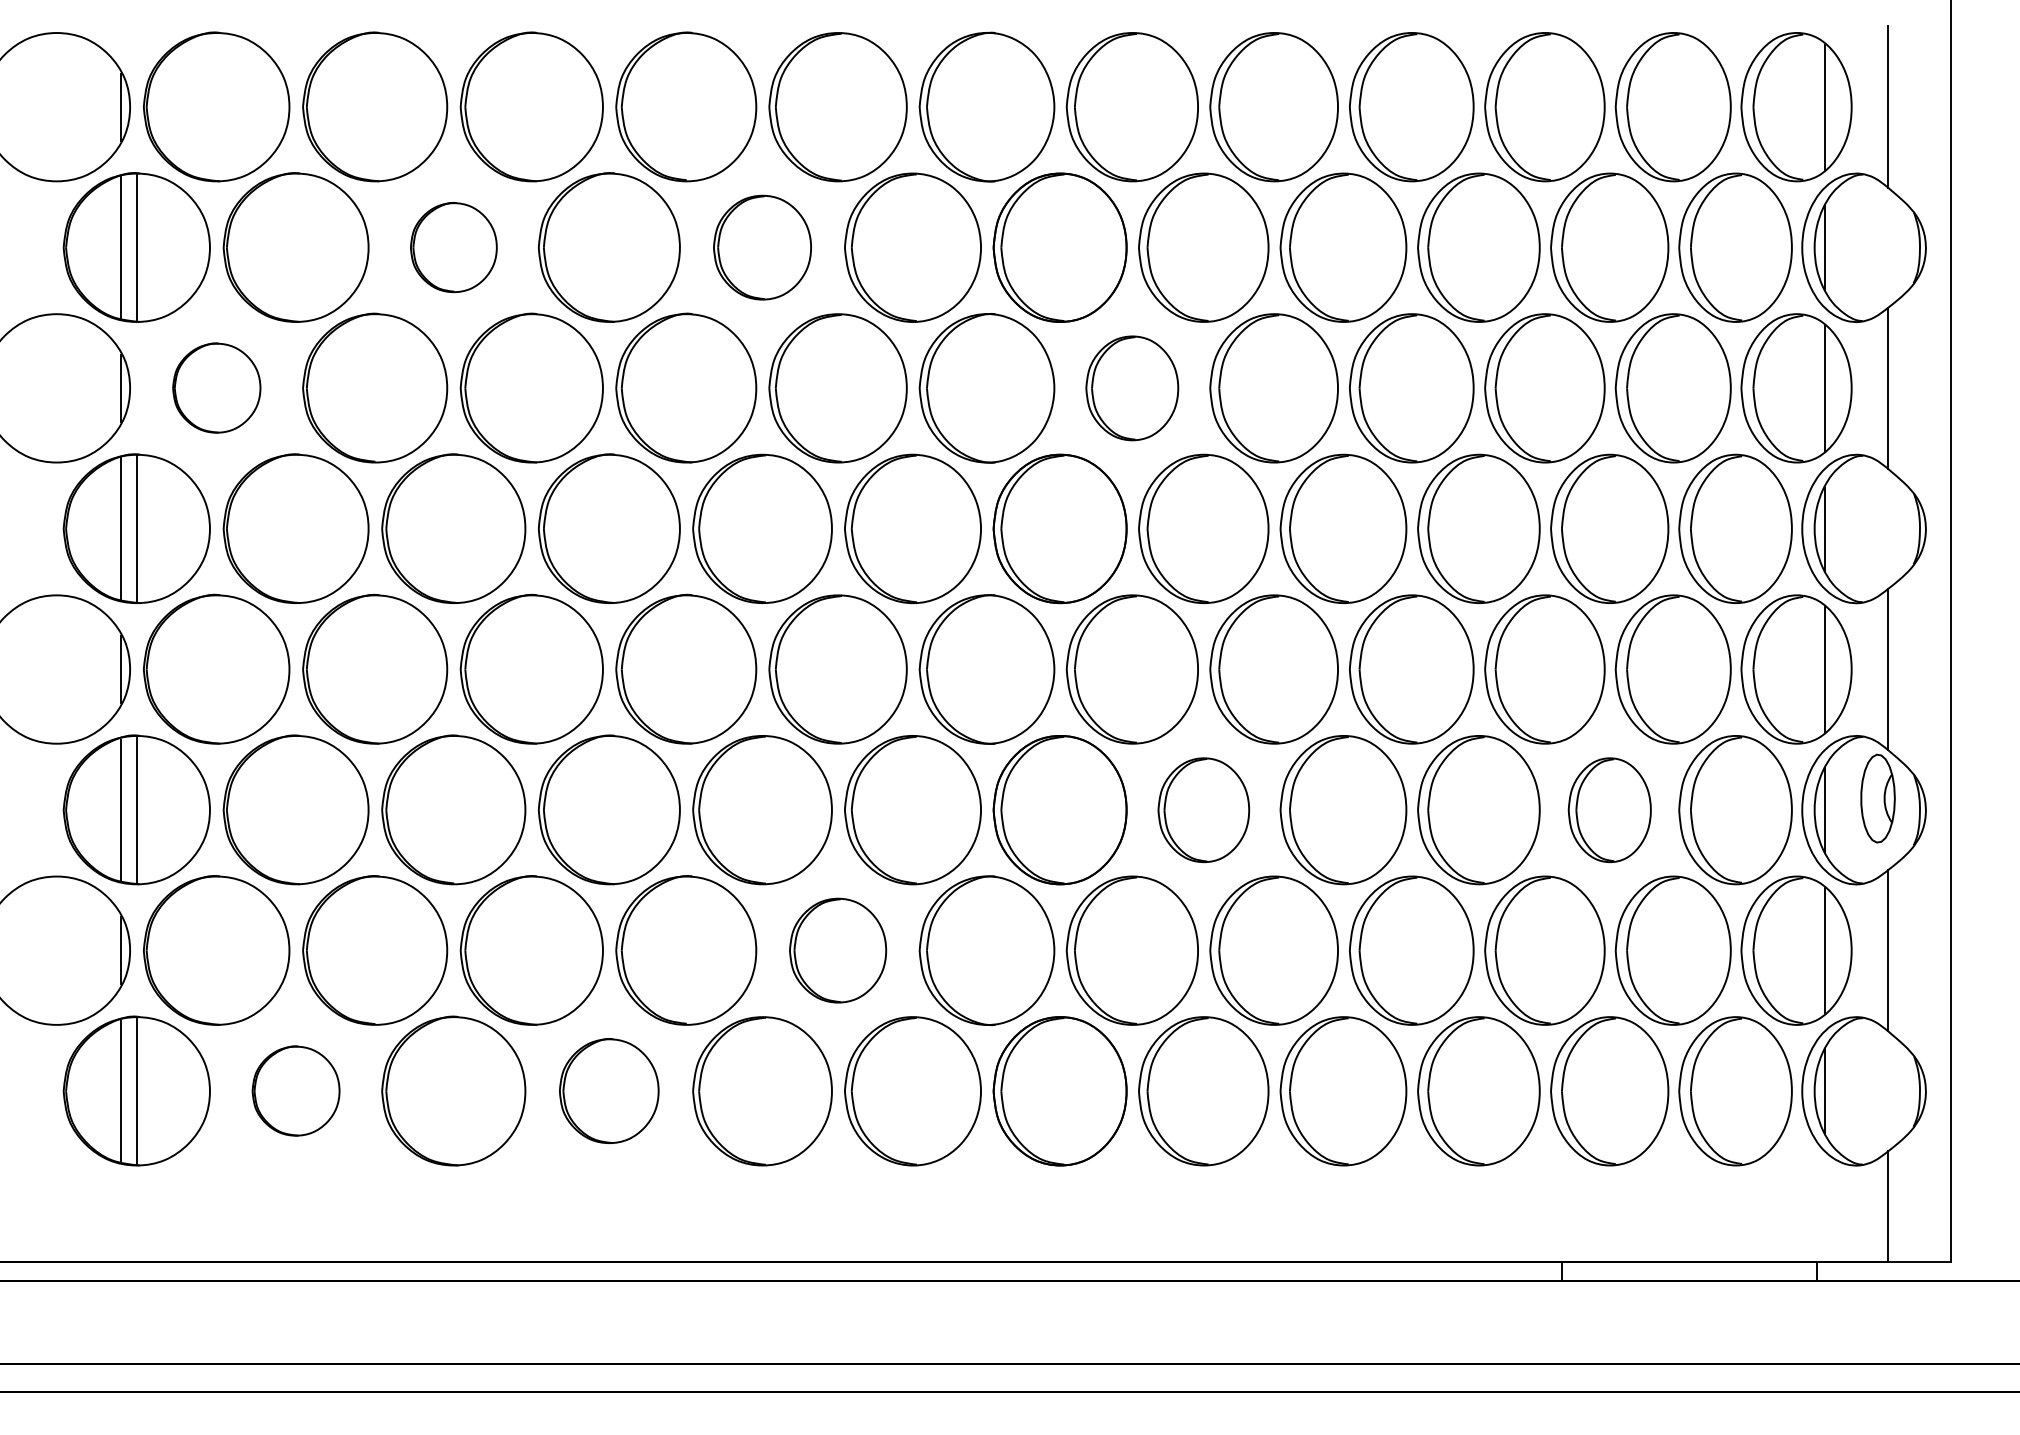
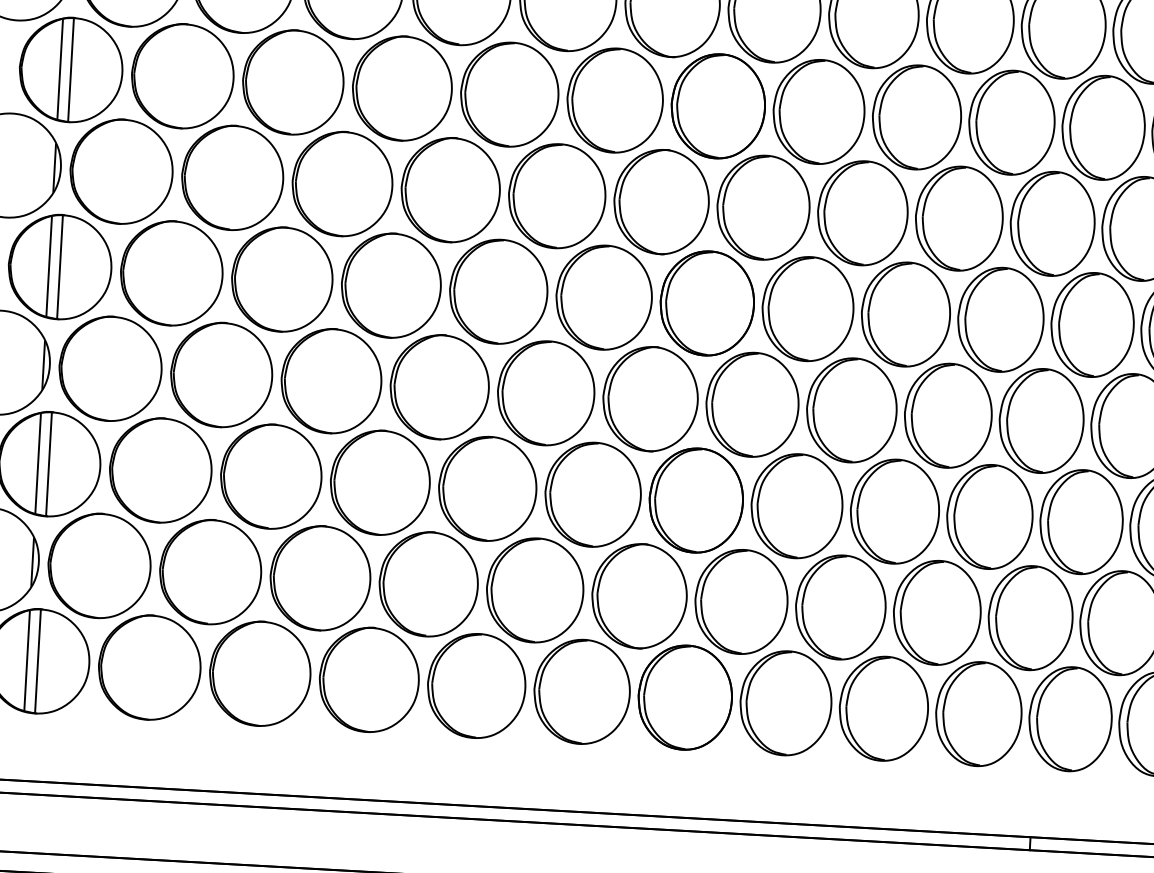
part: (453, 247) -> (293, 82), size x1.67
part: (762, 247) -> (509, 94), size x1.43
part: (216, 387) -> (121, 171), size x1.67
part: (1131, 388) -> (762, 207), size x1.43
part: (1203, 810) -> (796, 506), size x1.43
part: (1609, 810) -> (1081, 522), size x1.43
part: (837, 950) -> (534, 590), size x1.43
part: (295, 1090) -> (149, 667), size x1.67
part: (608, 1090) -> (368, 679), size x1.43

